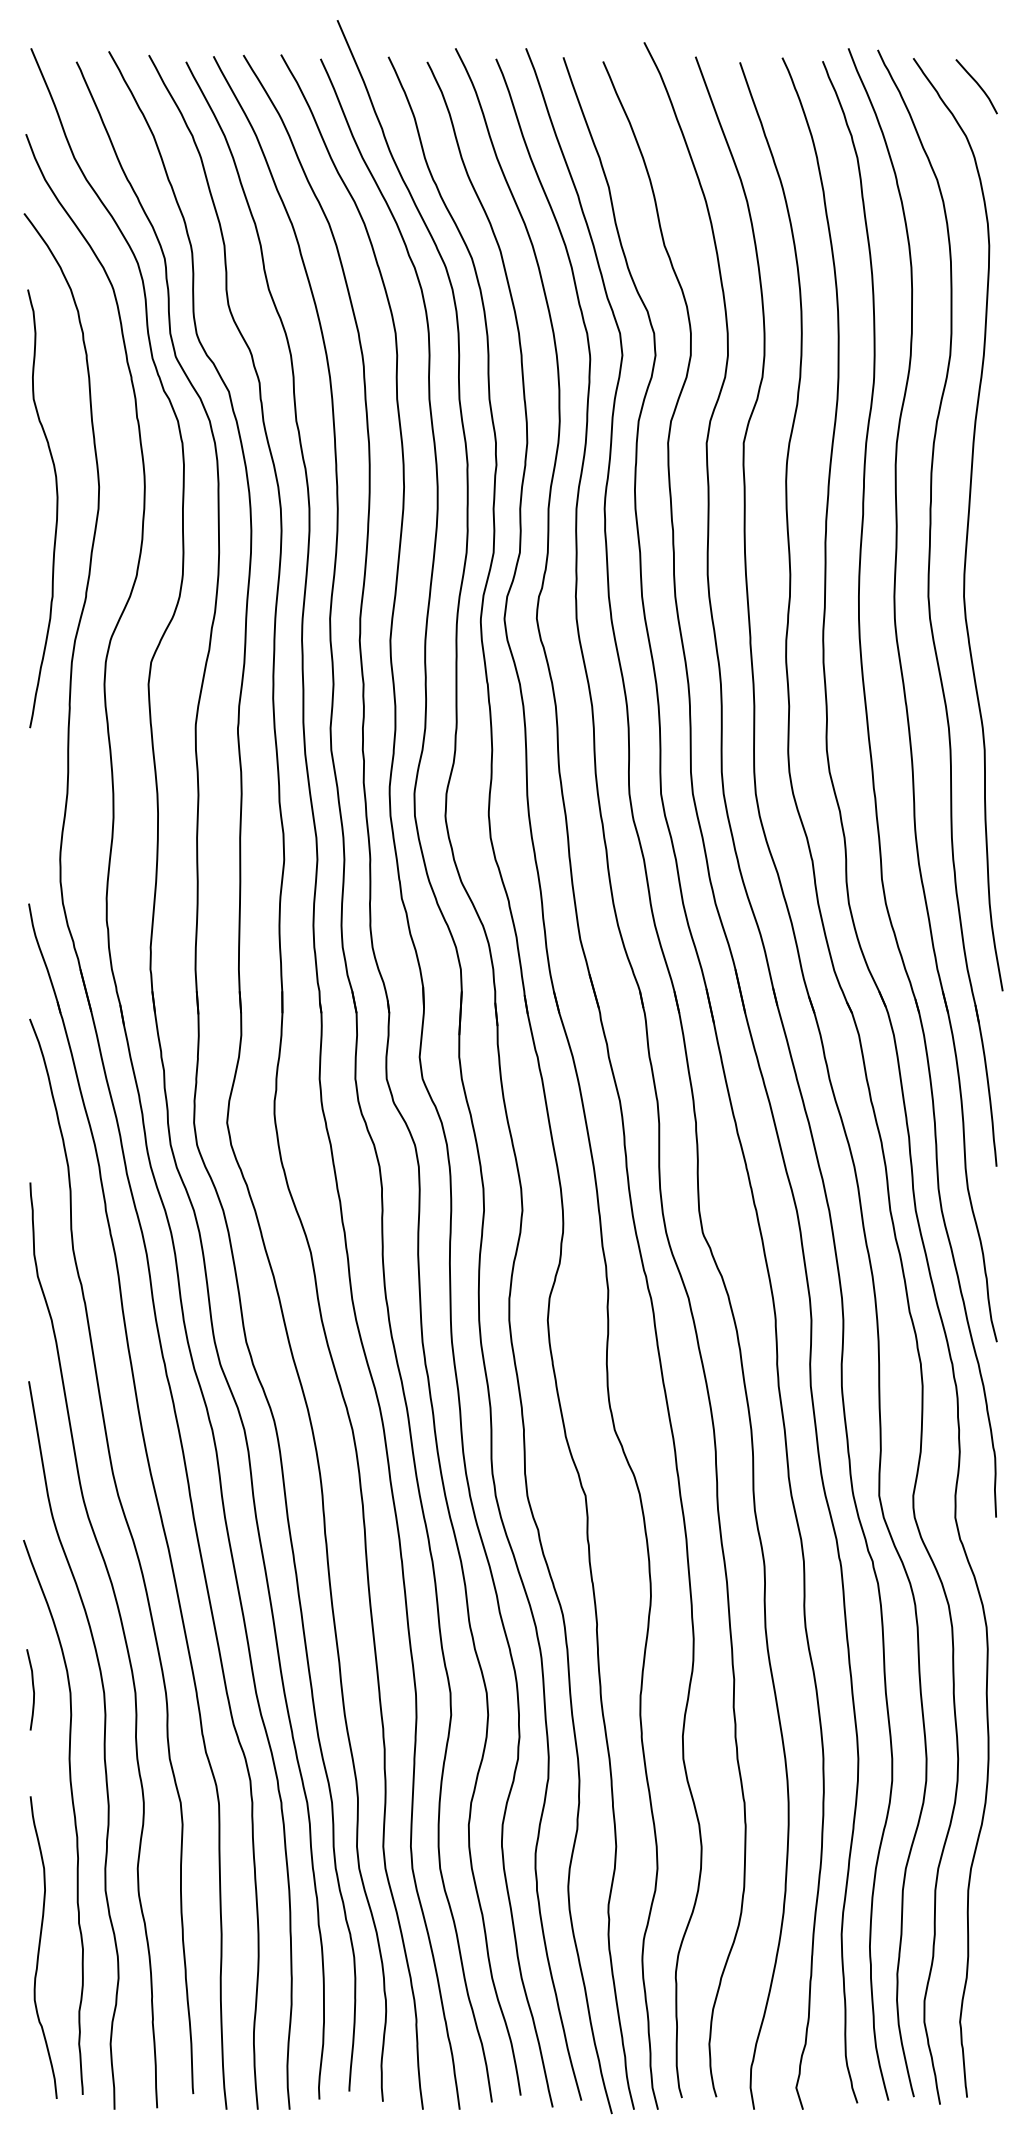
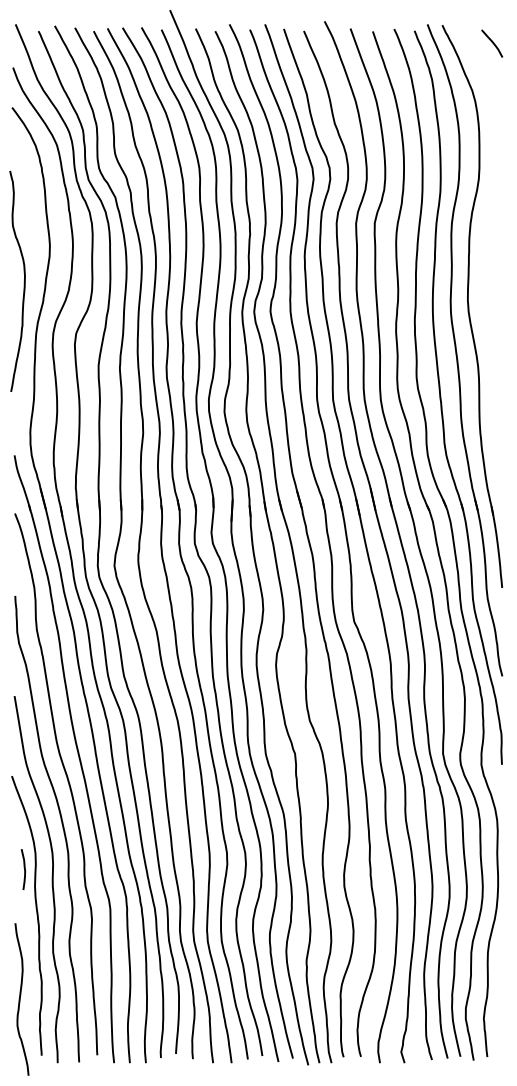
curve: (54, 510) -> (23, 282), moved
curve: (965, 524) -> (486, 264), removed
curve: (32, 1689) -> (24, 869), moved
curve: (40, 1947) -> (20, 999), moved

